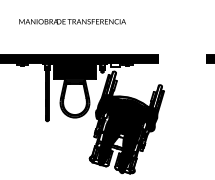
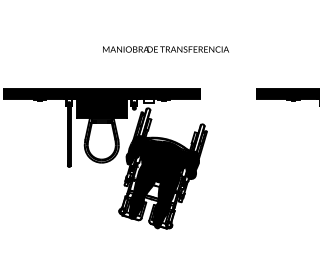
text: (72, 21) -> (165, 49), moved

